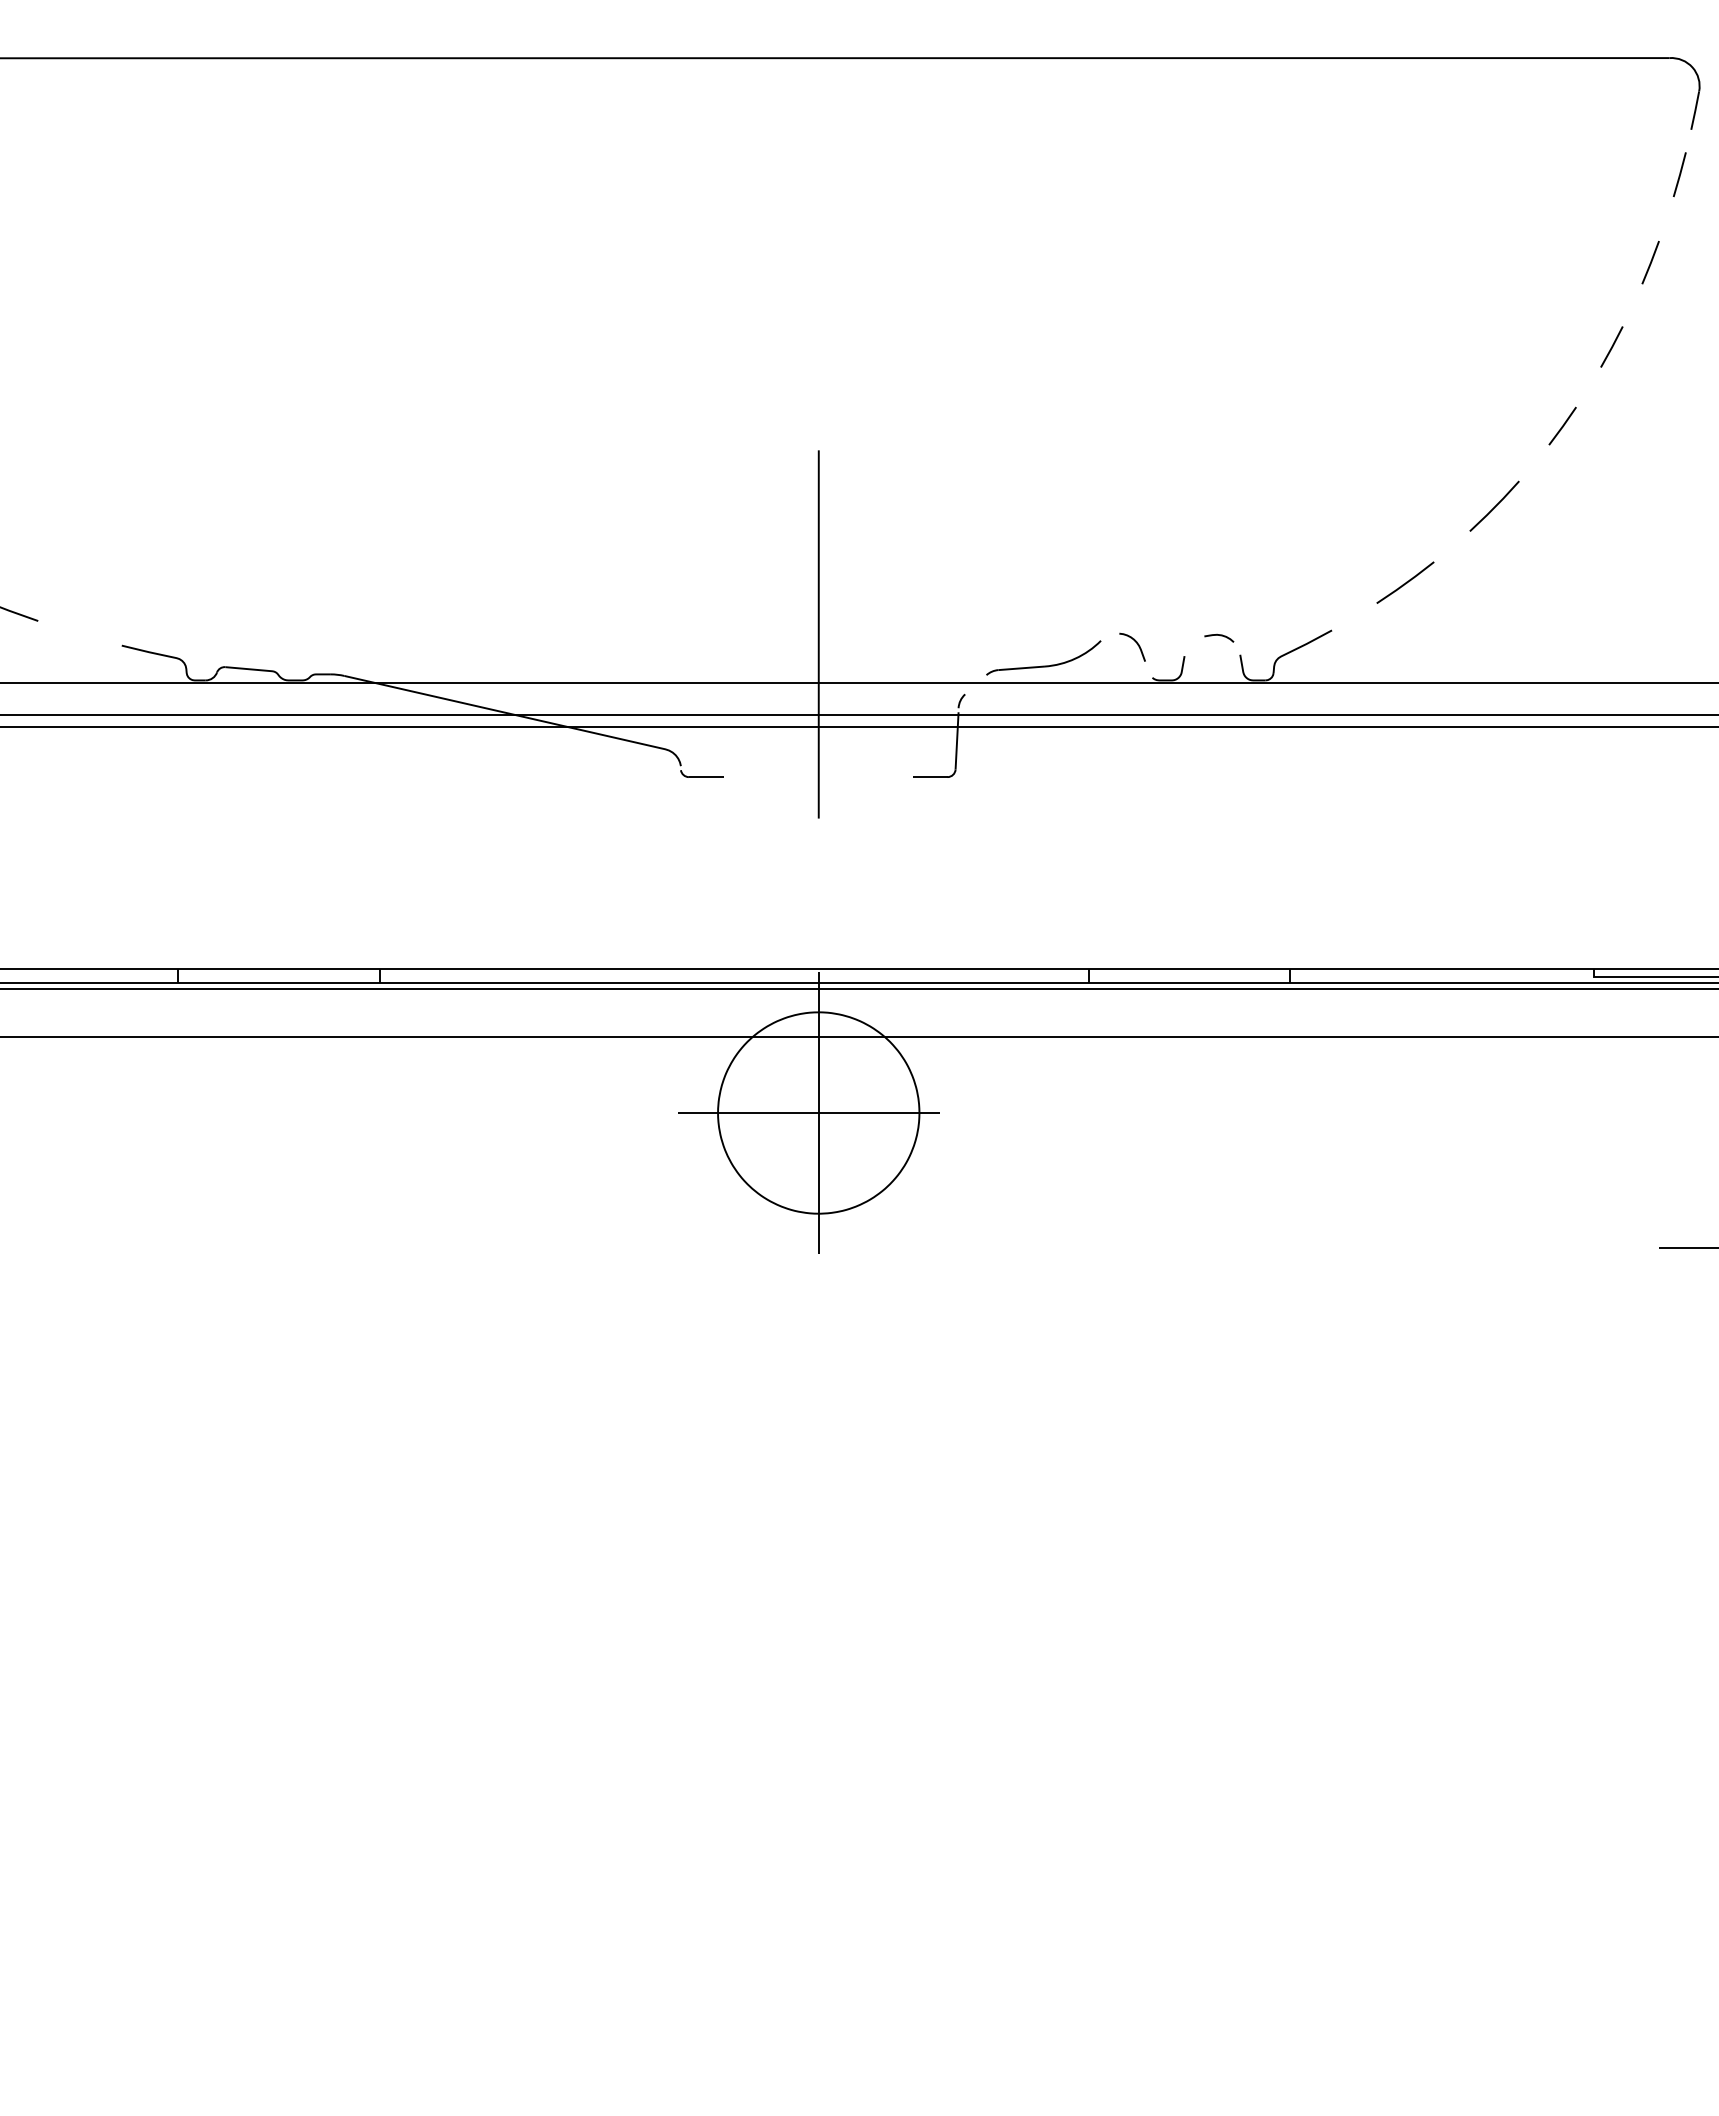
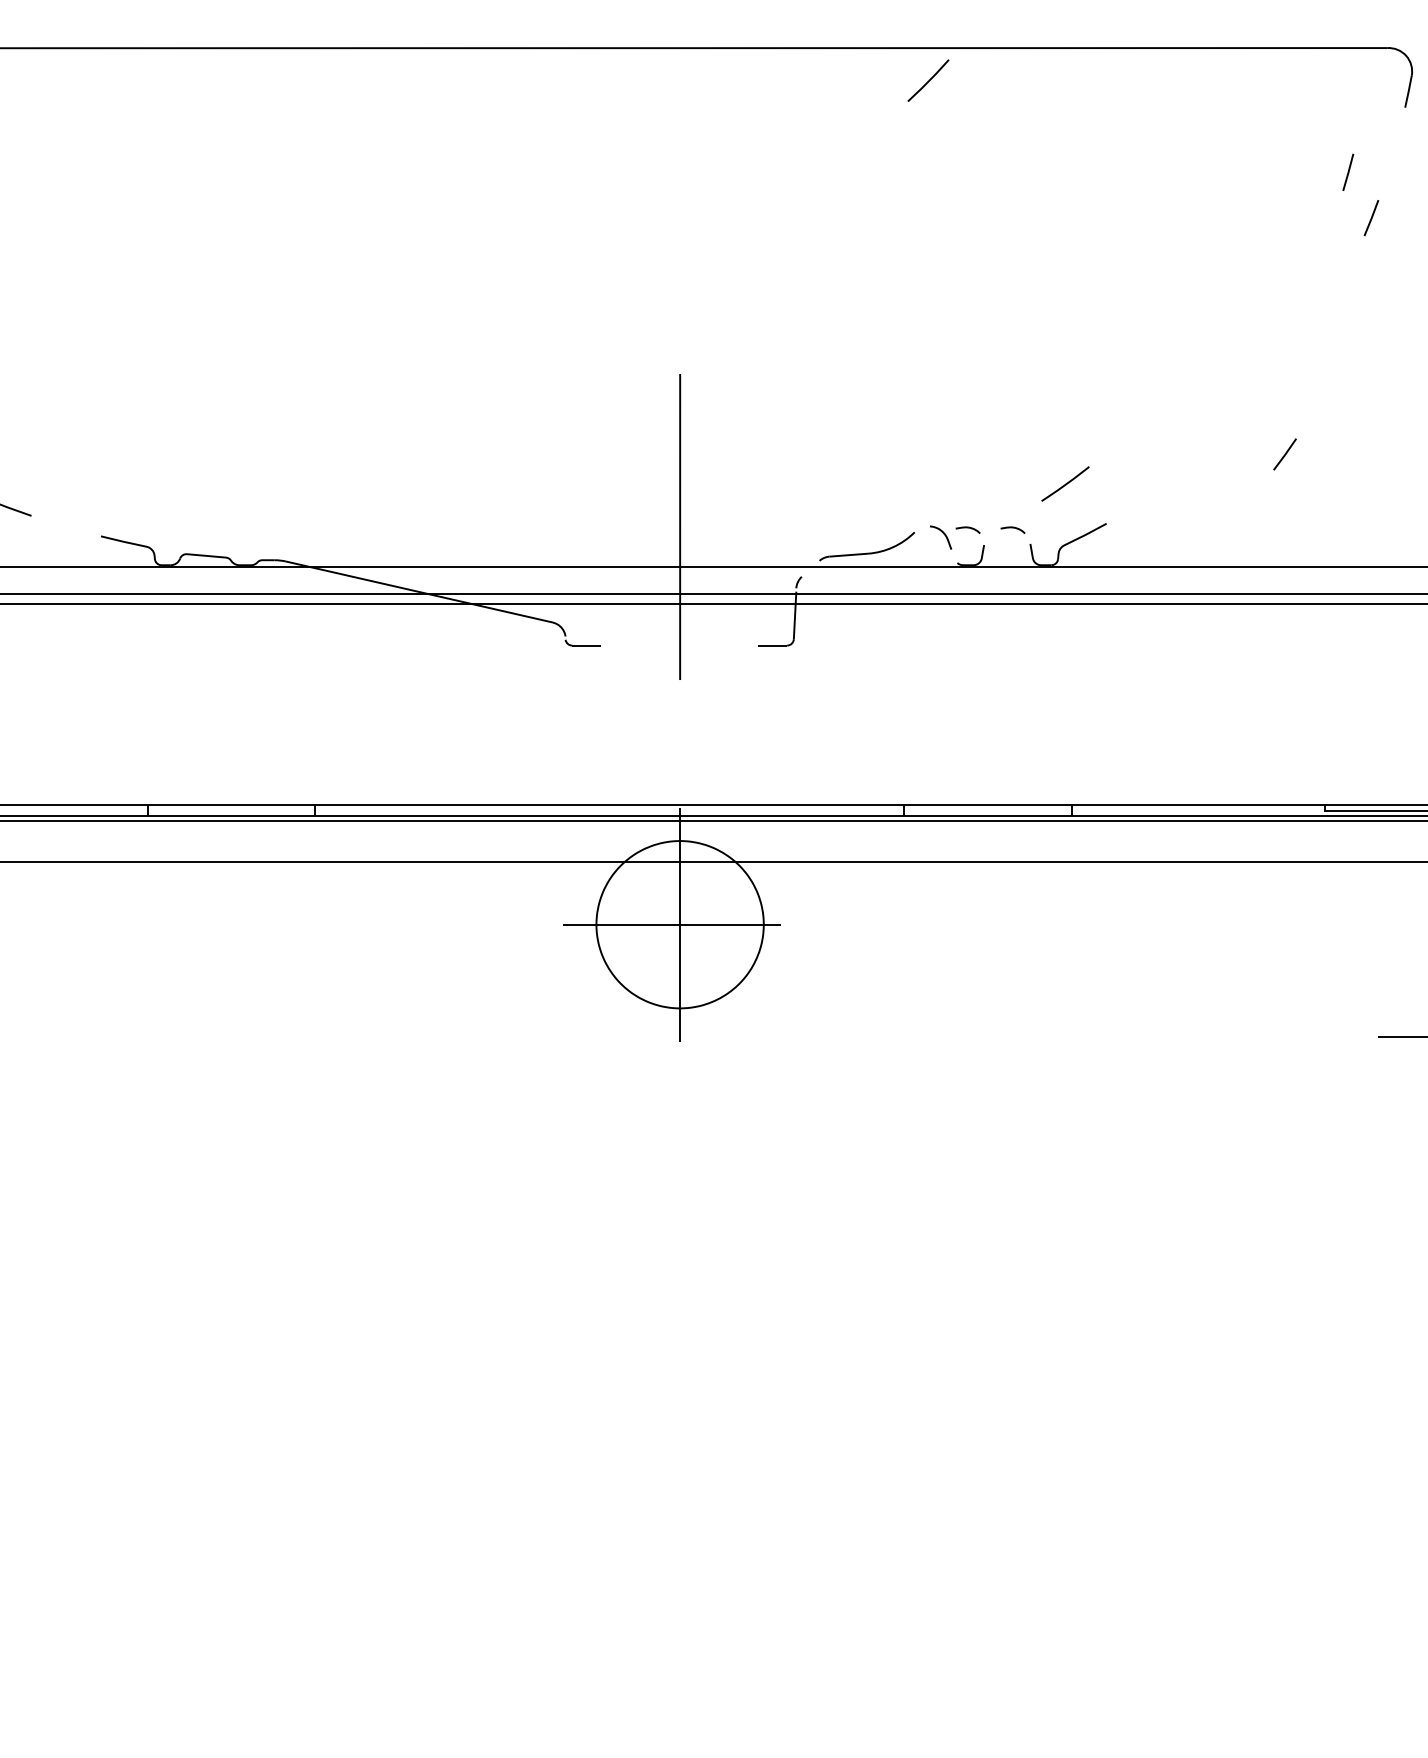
line: (1679, 174) -> (1348, 172), moved
line: (1611, 346) -> (1338, 287), removed
line: (1562, 425) -> (1284, 453), moved
line: (1495, 505) -> (929, 79), moved
line: (1405, 582) -> (1065, 483), moved
curve: (1166, 636) -> (969, 528), added

